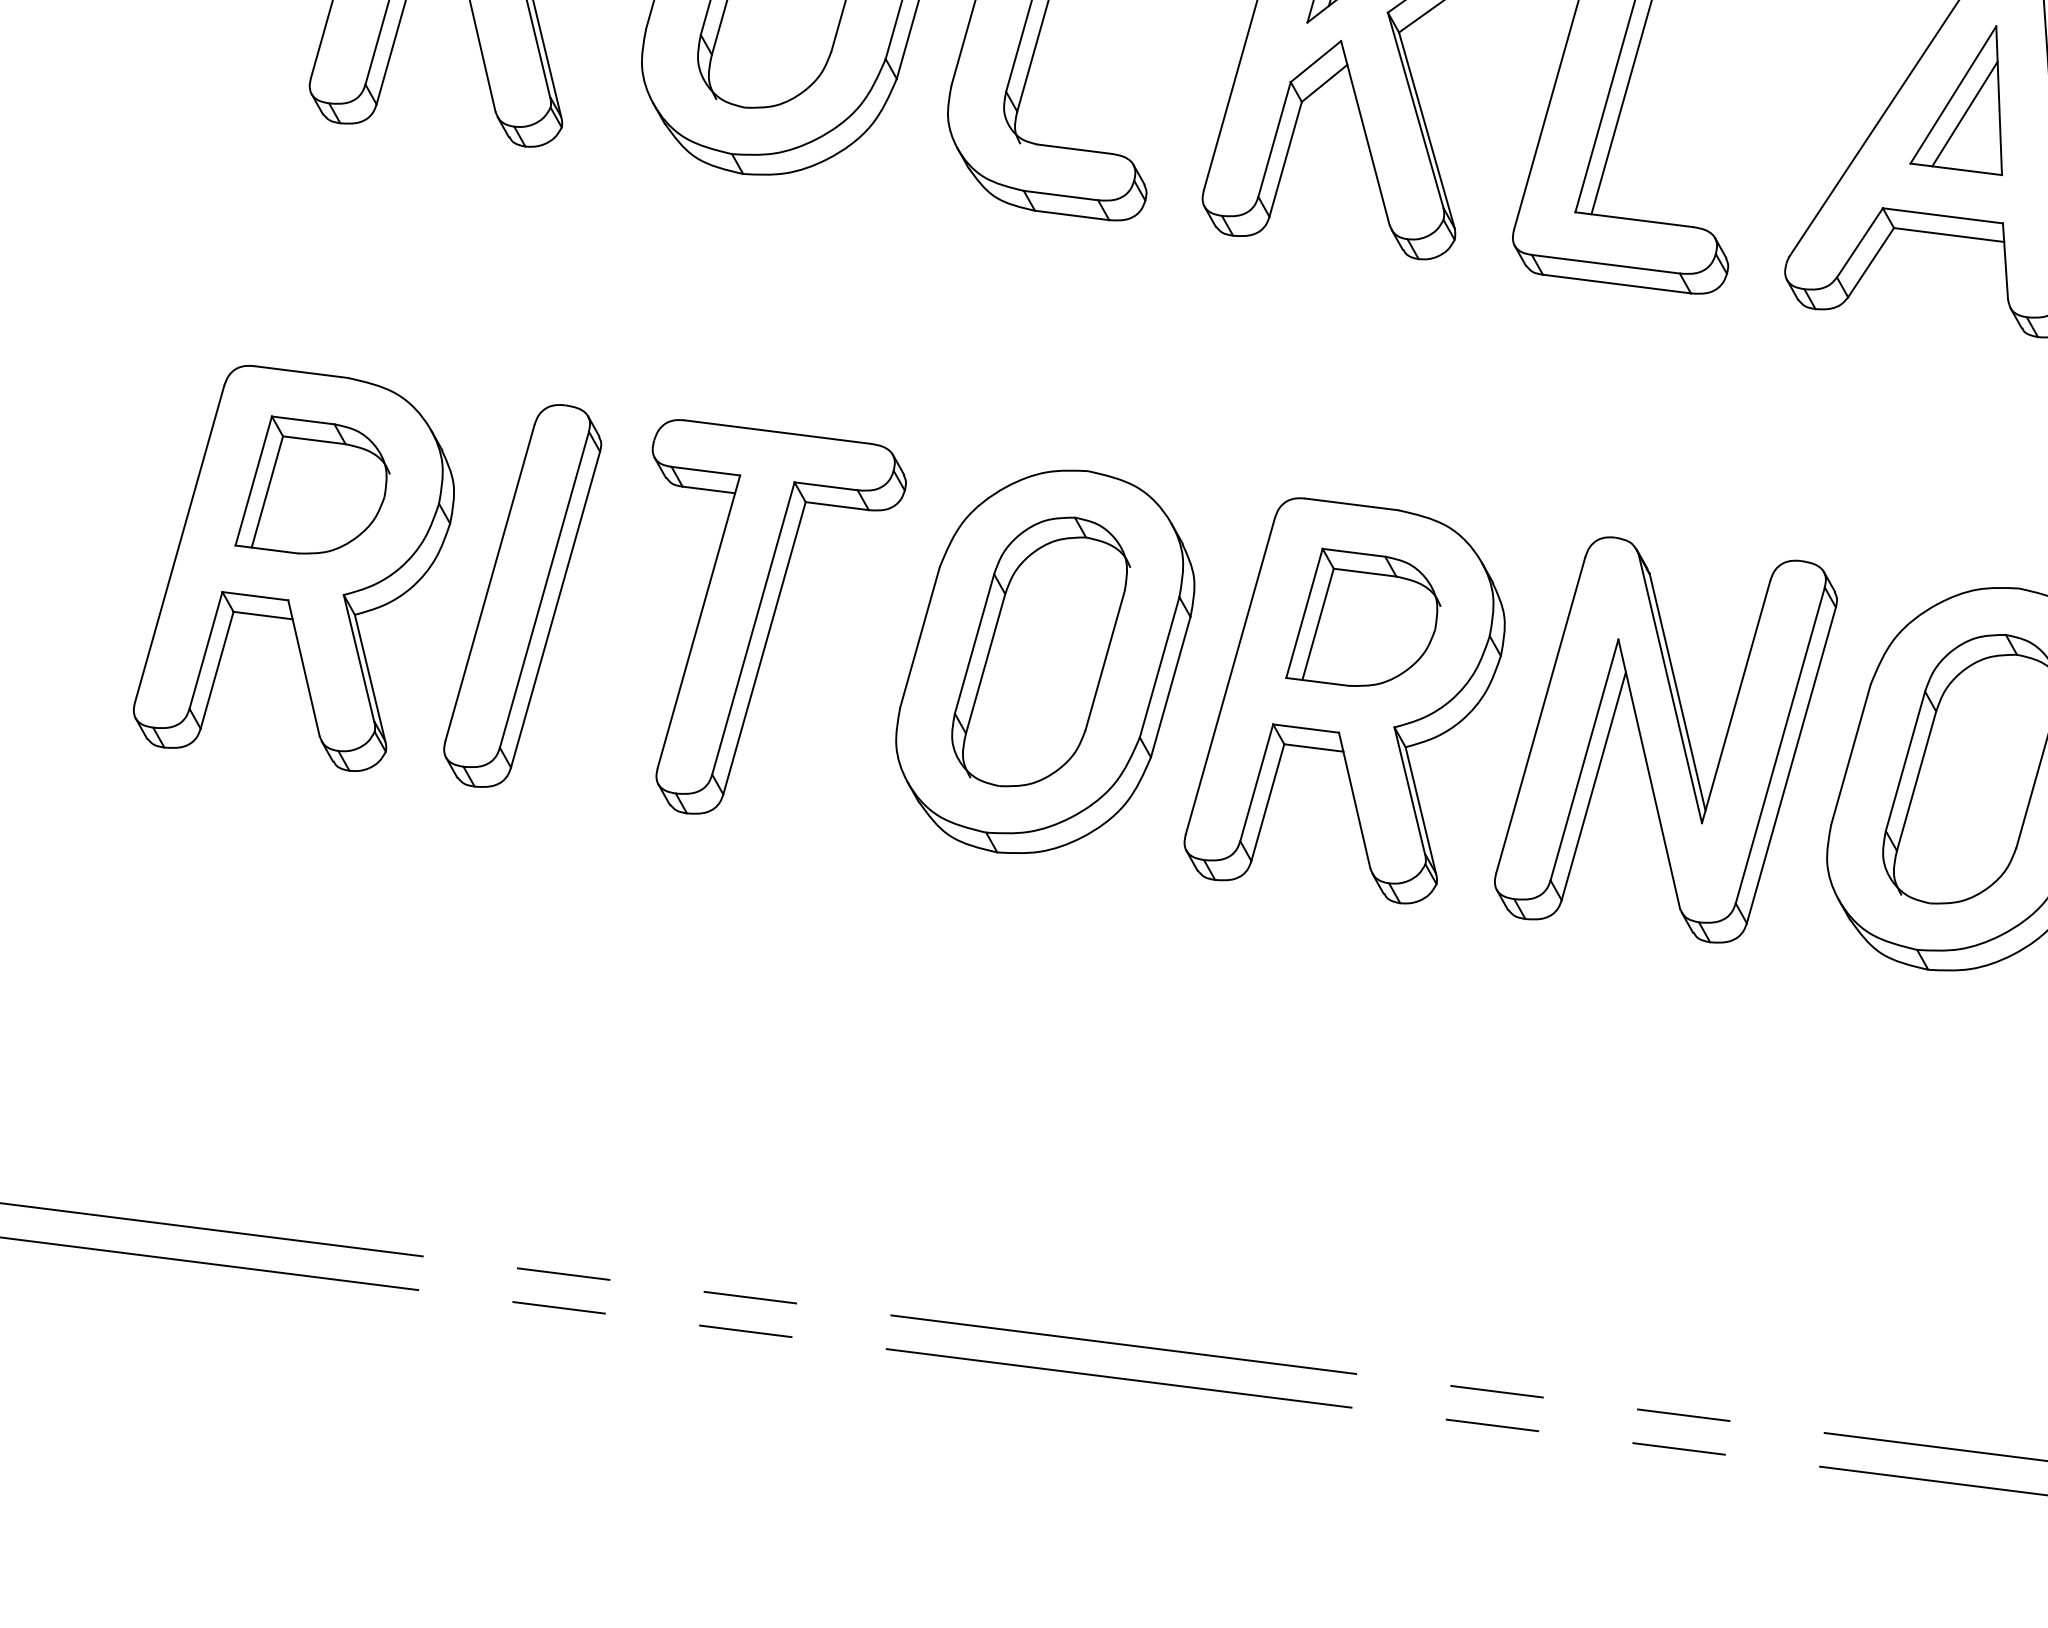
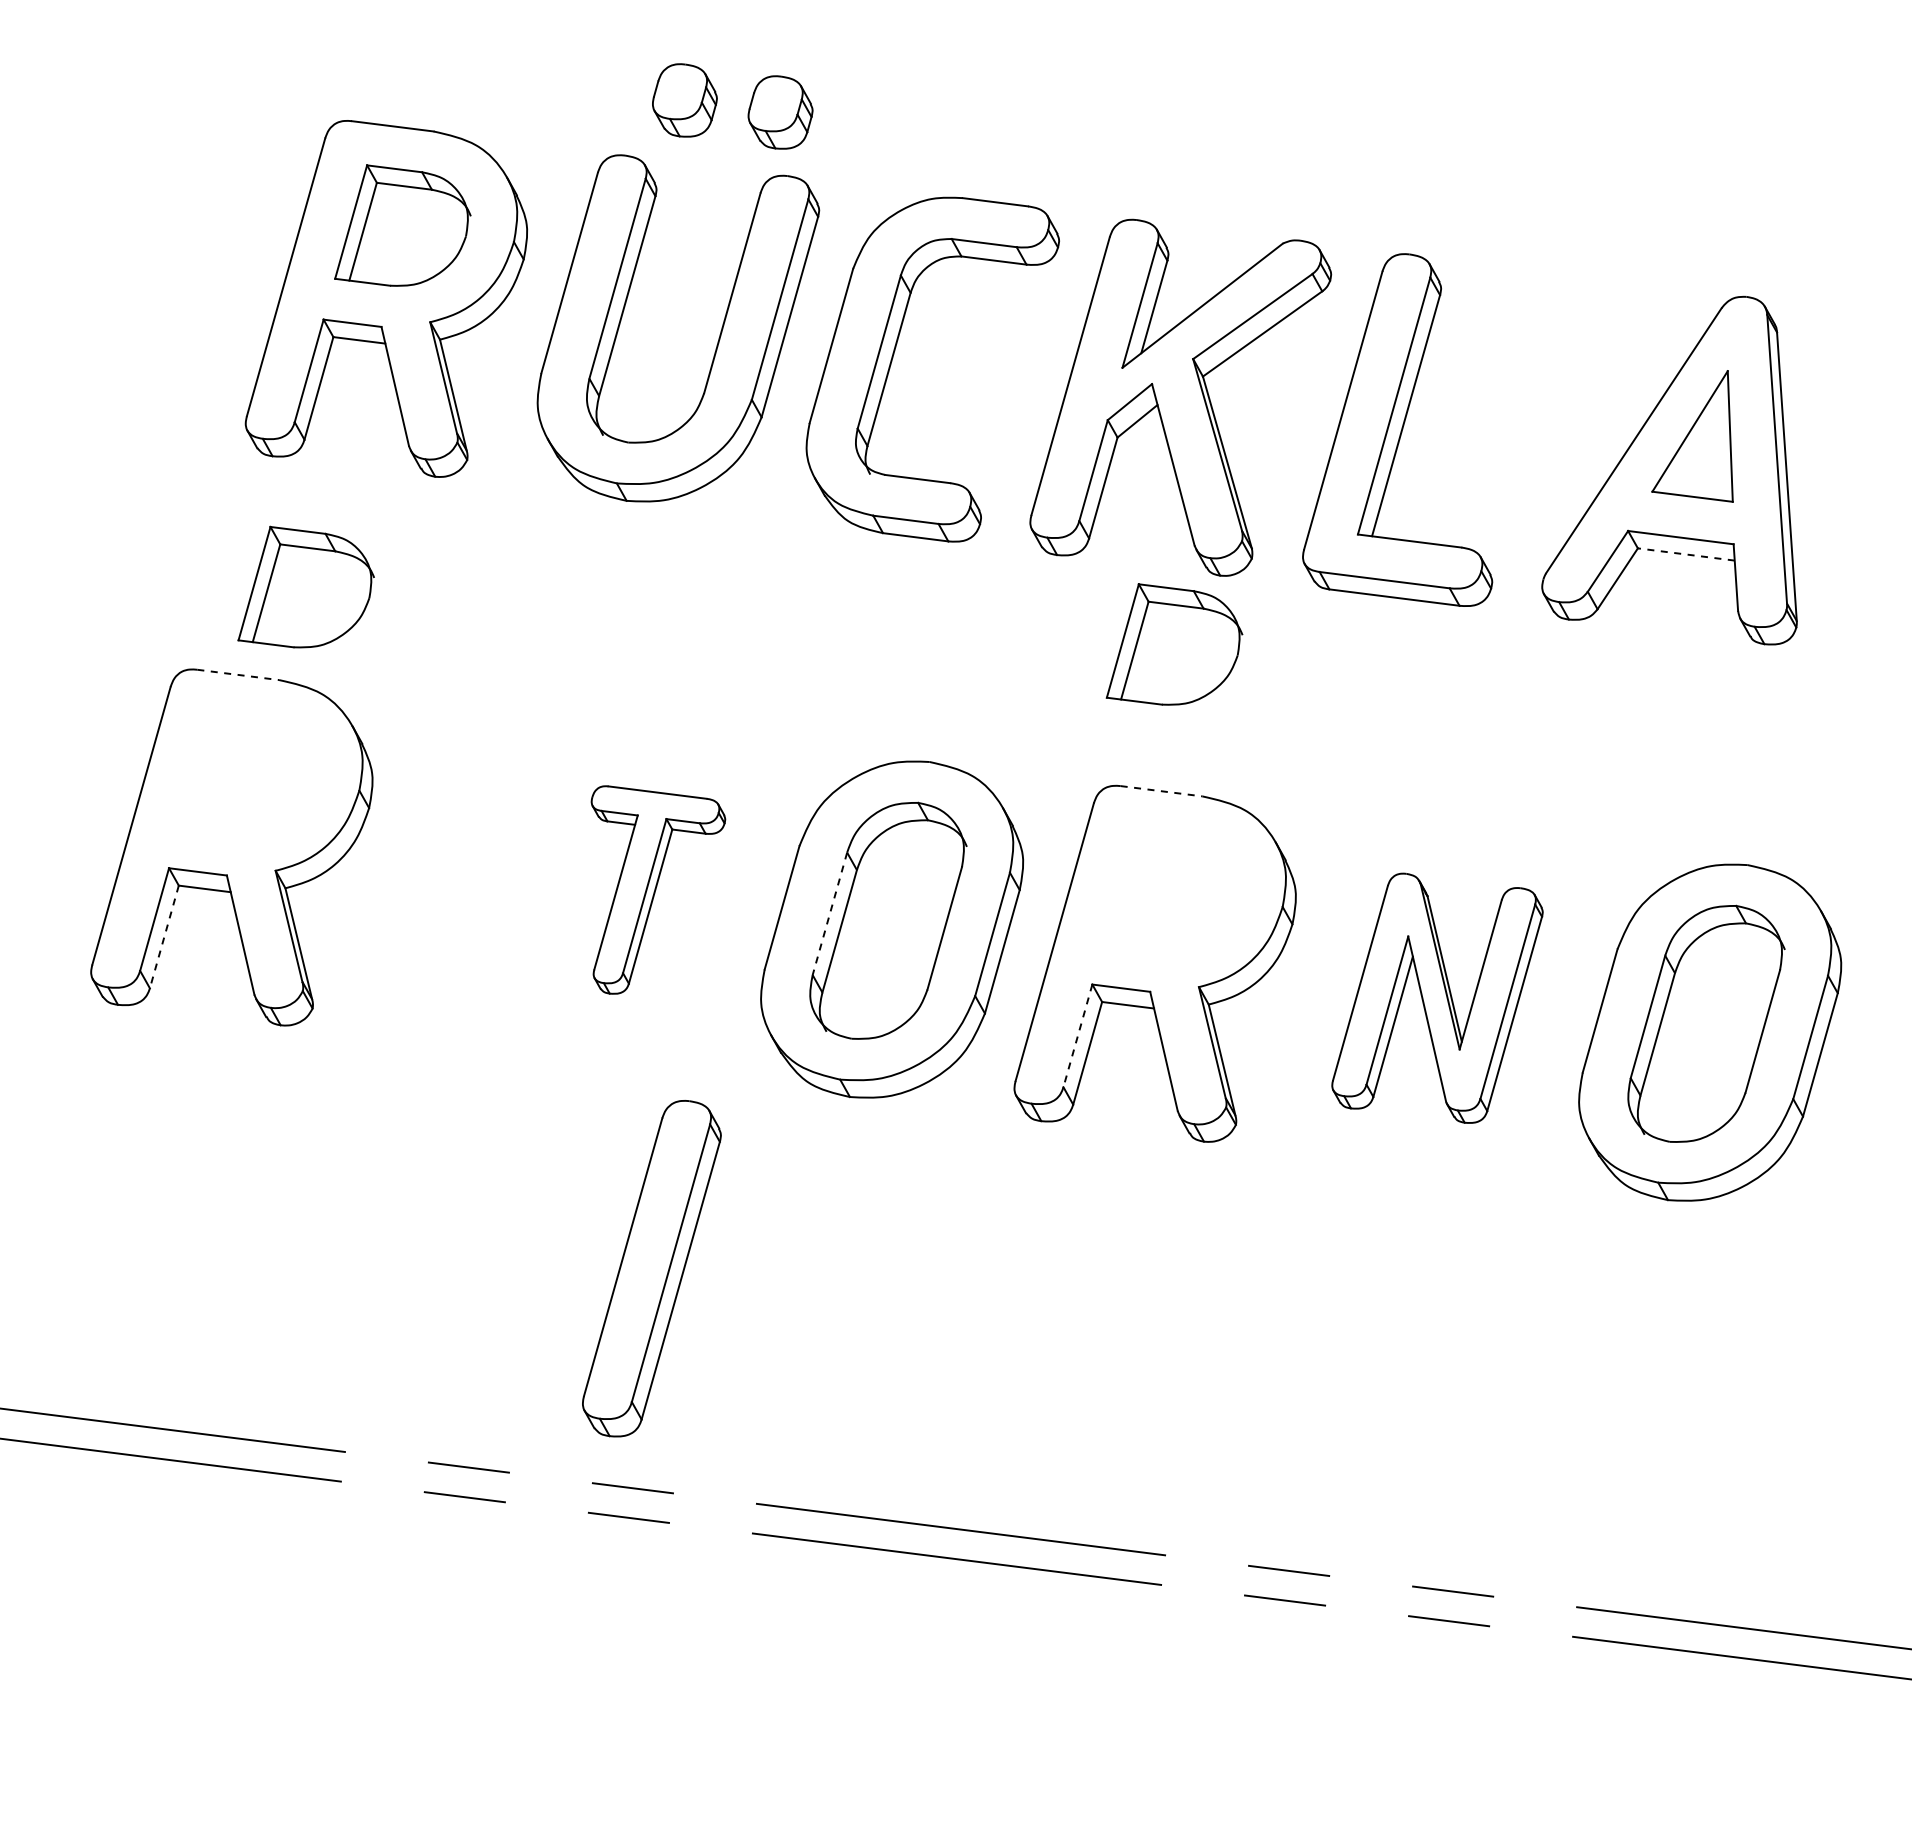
line: (1964, 114) -> (1699, 448), removed
line: (1949, 235) -> (1686, 554), solid -> dashed
line: (301, 371) -> (238, 674), solid -> dashed
part: (311, 484) -> (305, 586), moved
line: (1352, 504) -> (1162, 791), solid -> dashed
part: (522, 595) -> (651, 1268), moved
part: (779, 616) -> (658, 889), size x0.6
part: (1363, 617) -> (1174, 644), moved
line: (974, 643) -> (829, 913), solid -> dashed
line: (217, 670) -> (164, 937), solid -> dashed
part: (1665, 740) -> (1437, 998), size x0.7
line: (1256, 783) -> (1077, 1036), solid -> dashed

